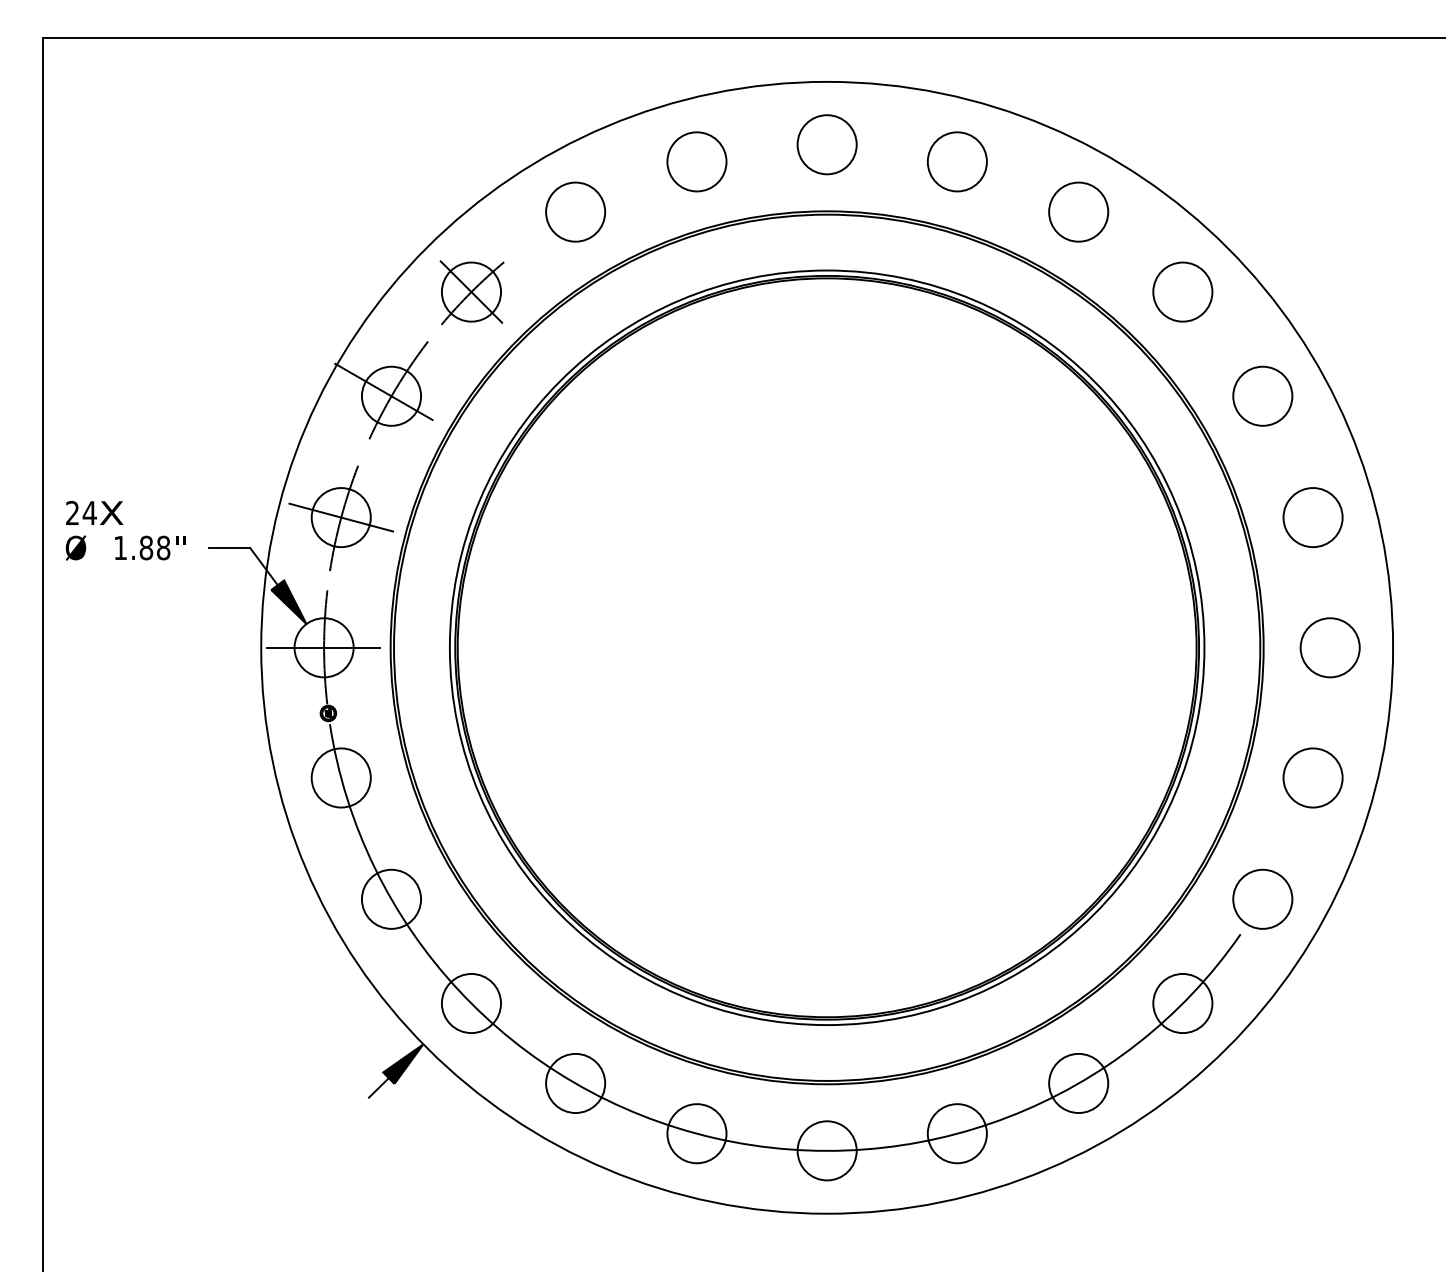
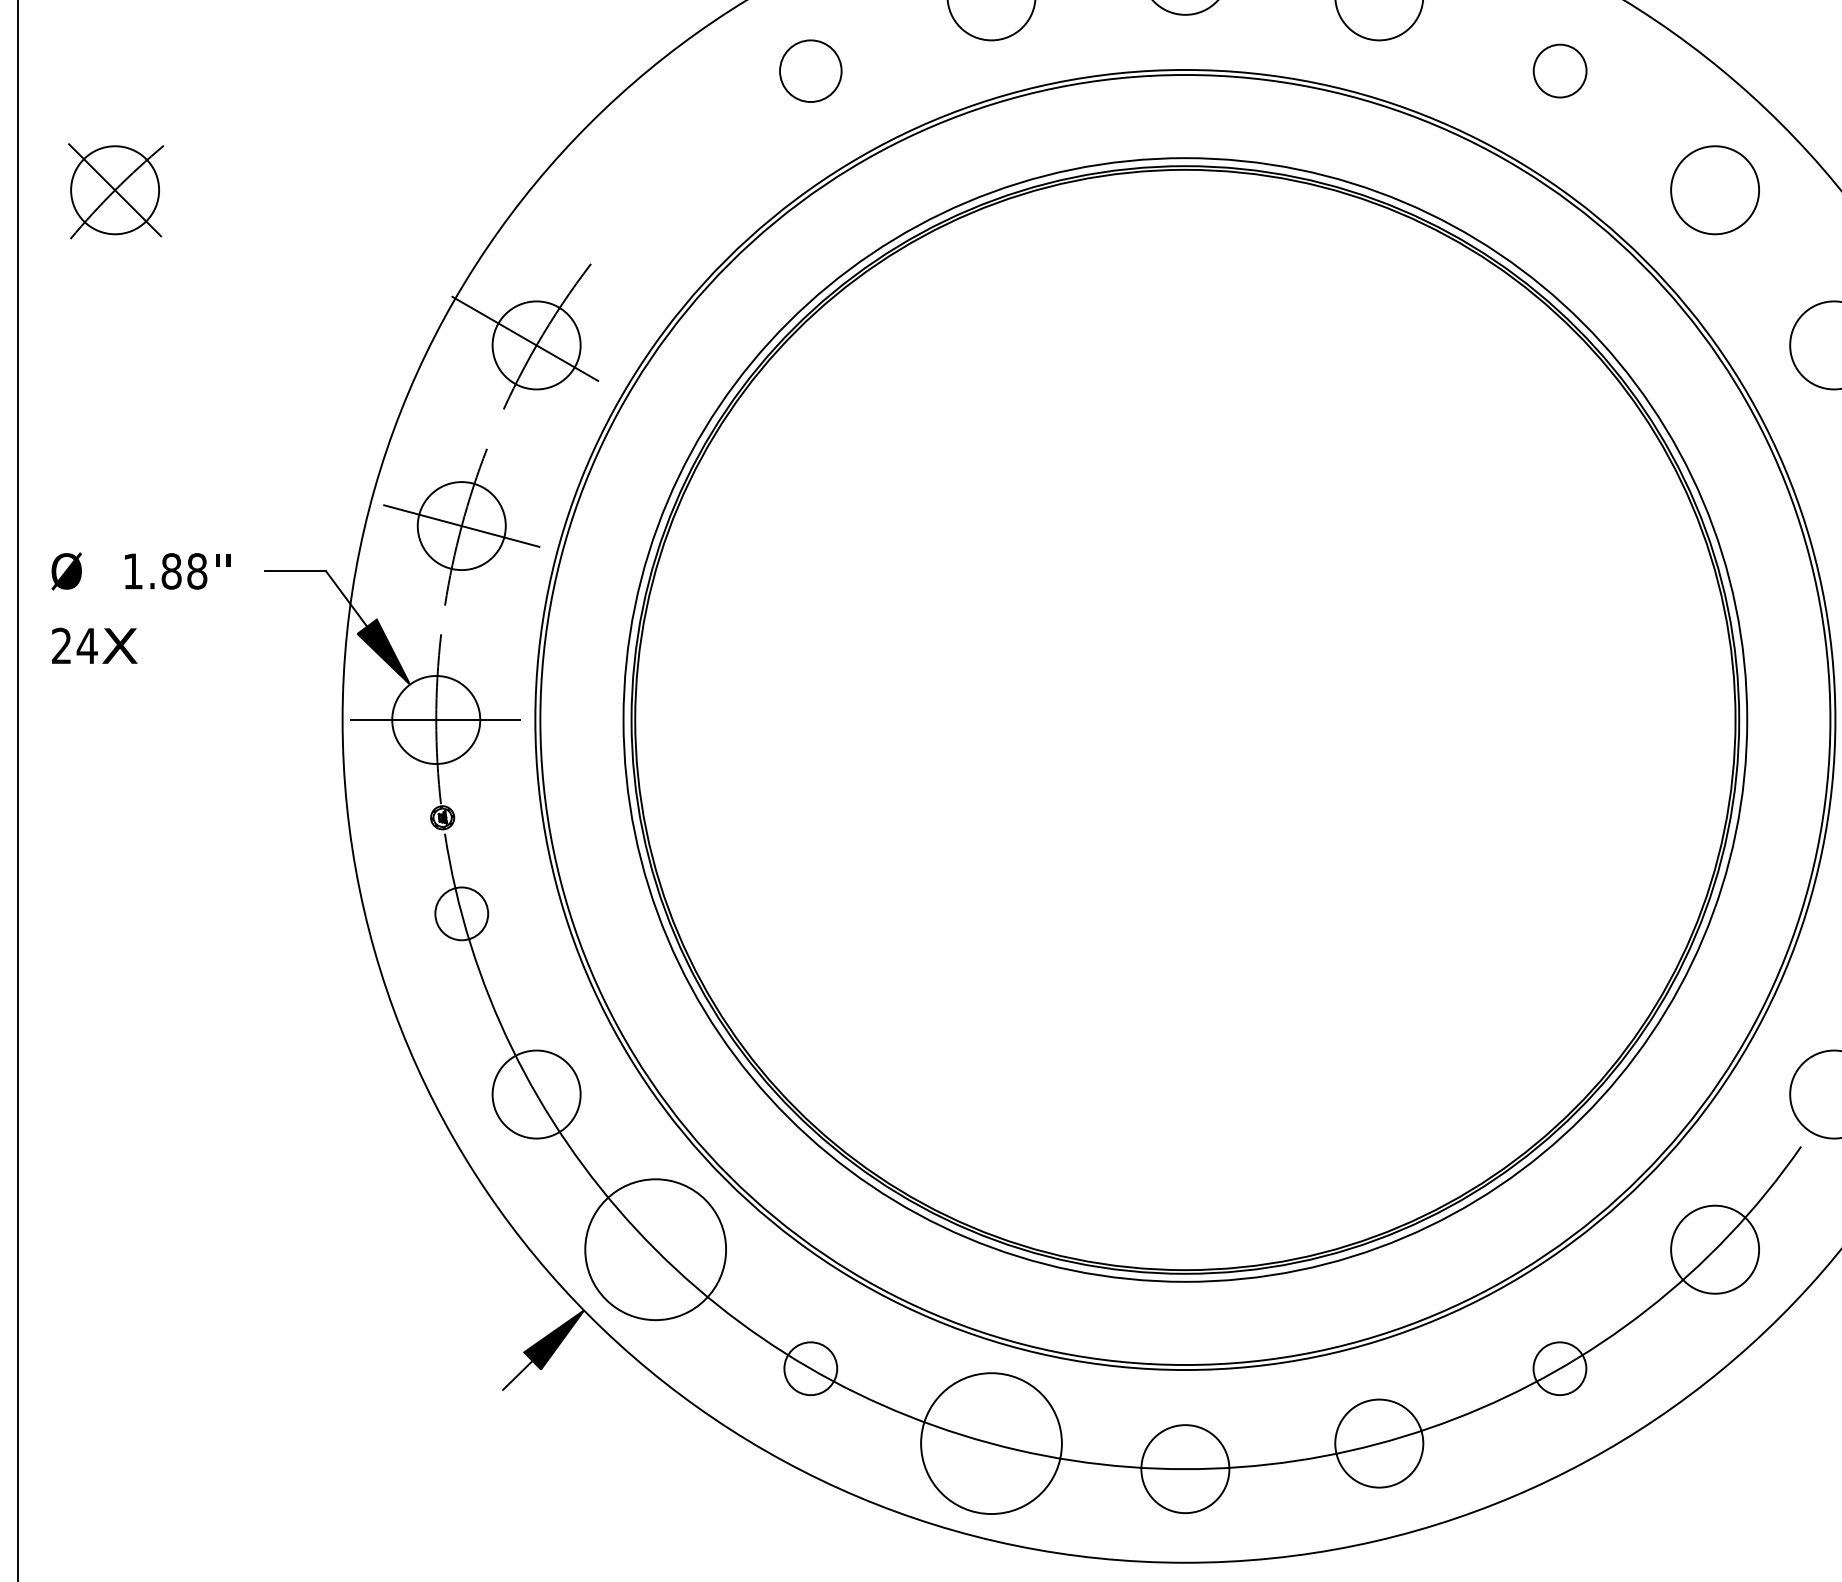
circle: (575, 211) -> (810, 70), size x0.7
circle: (1078, 211) -> (1559, 70), size x0.6
part: (471, 292) -> (115, 190), moved
text: (94, 512) -> (94, 645), moved
circle: (340, 777) -> (460, 913), size x0.6
circle: (471, 1003) -> (655, 1249), size x1.6
circle: (575, 1083) -> (810, 1368), size x0.6
circle: (1078, 1083) -> (1559, 1368), size x0.6
circle: (696, 1133) -> (990, 1443), size x1.6

